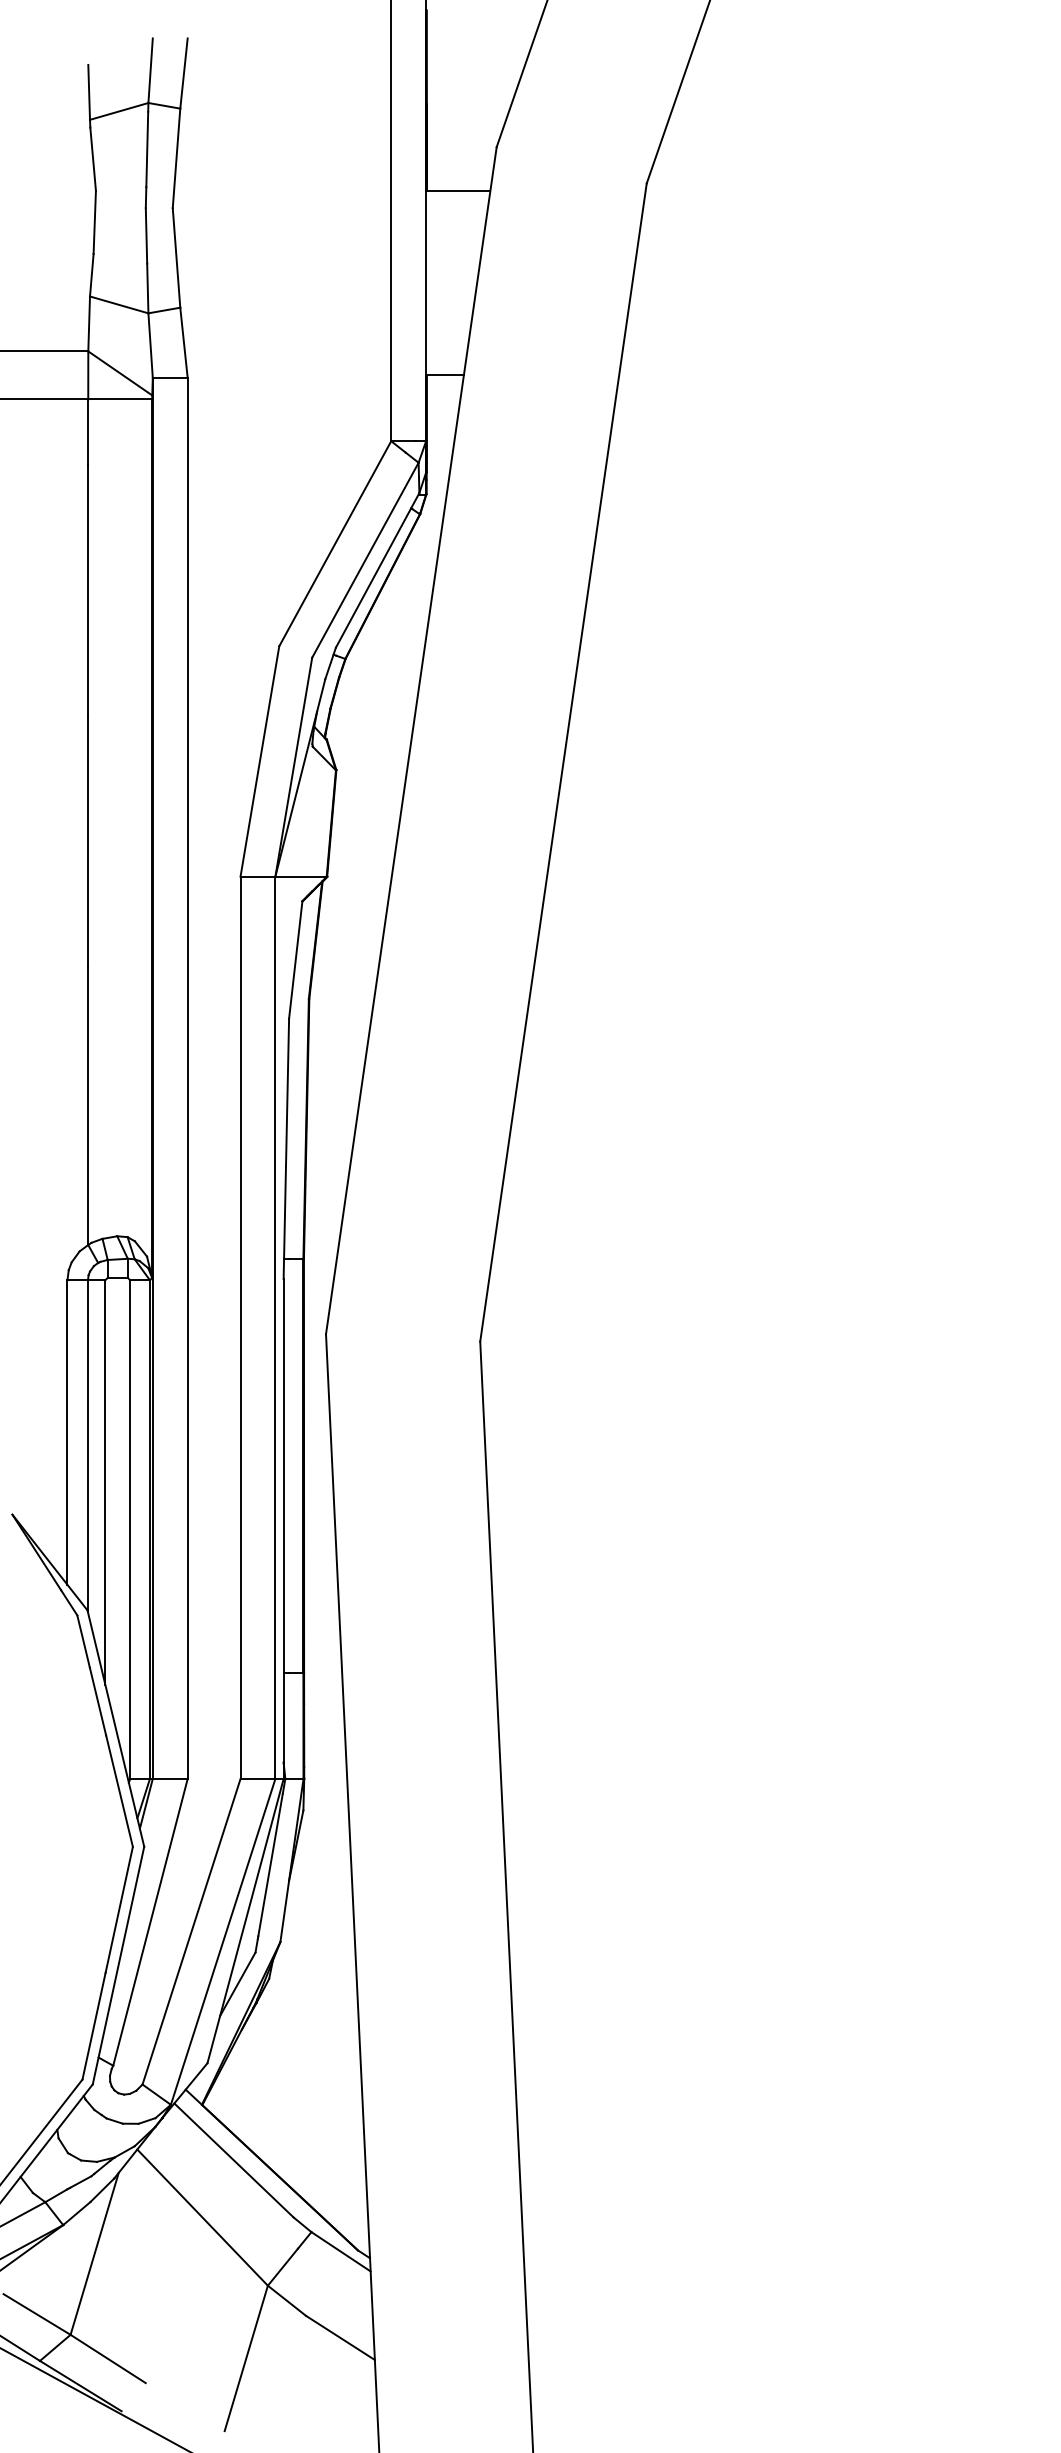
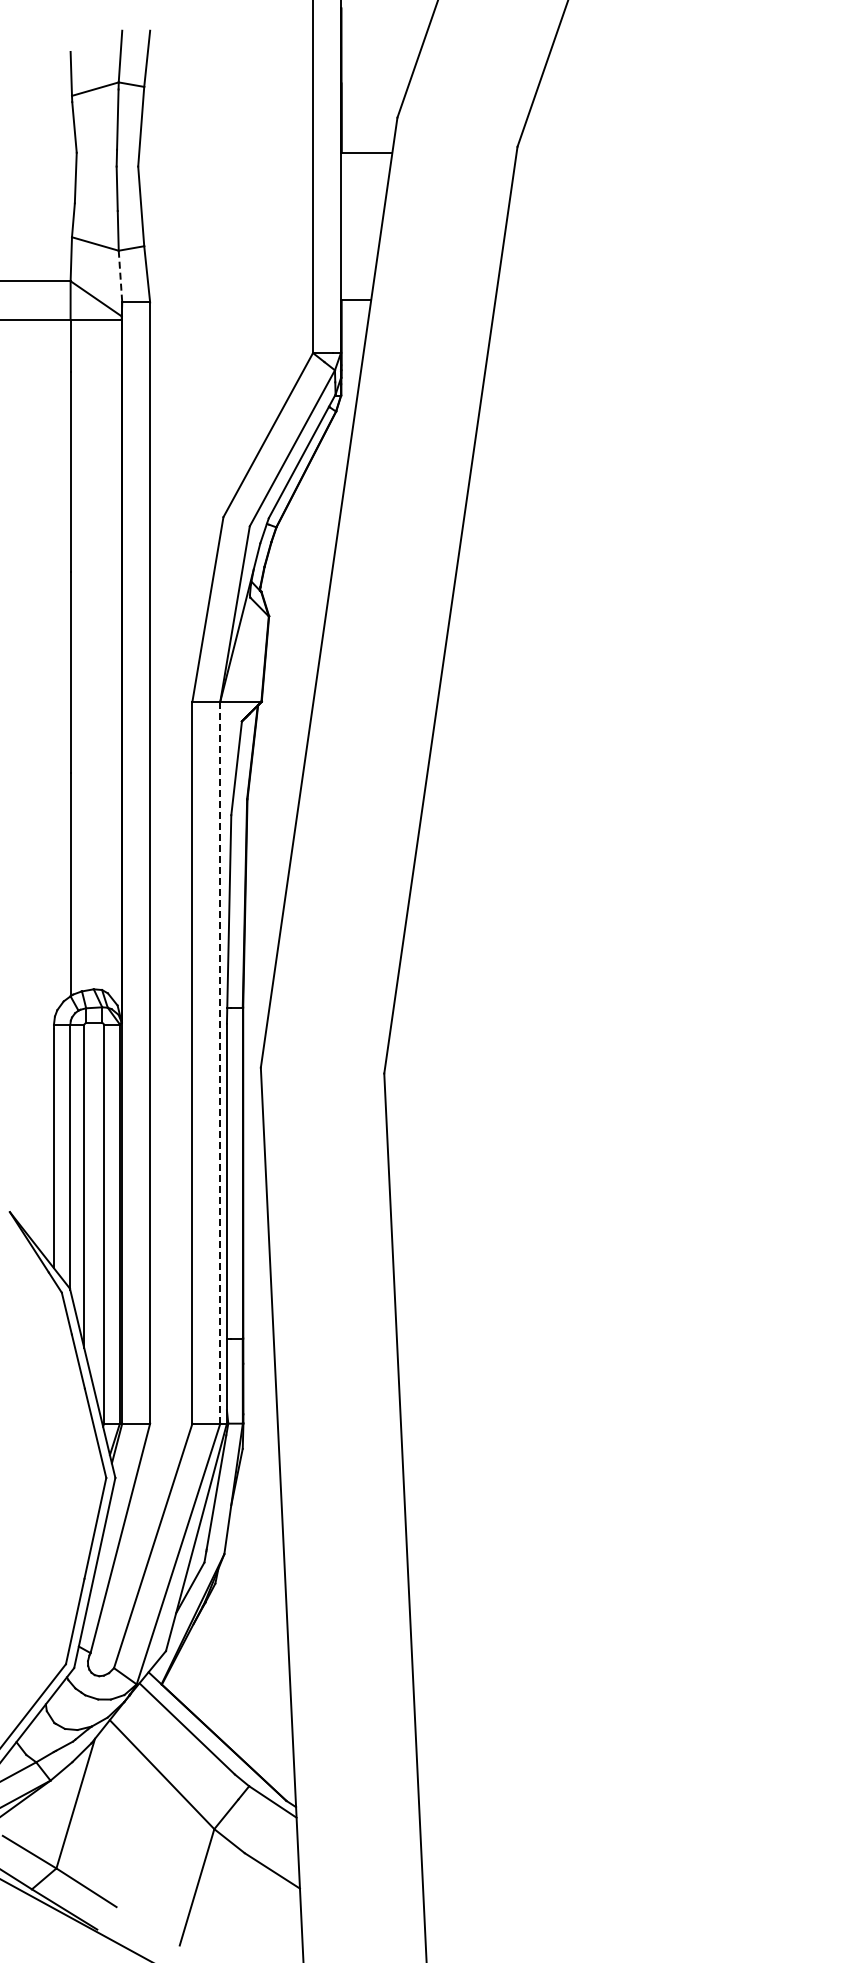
line: (150, 345) -> (120, 276), solid -> dashed
line: (275, 1327) -> (220, 1062), solid -> dashed

